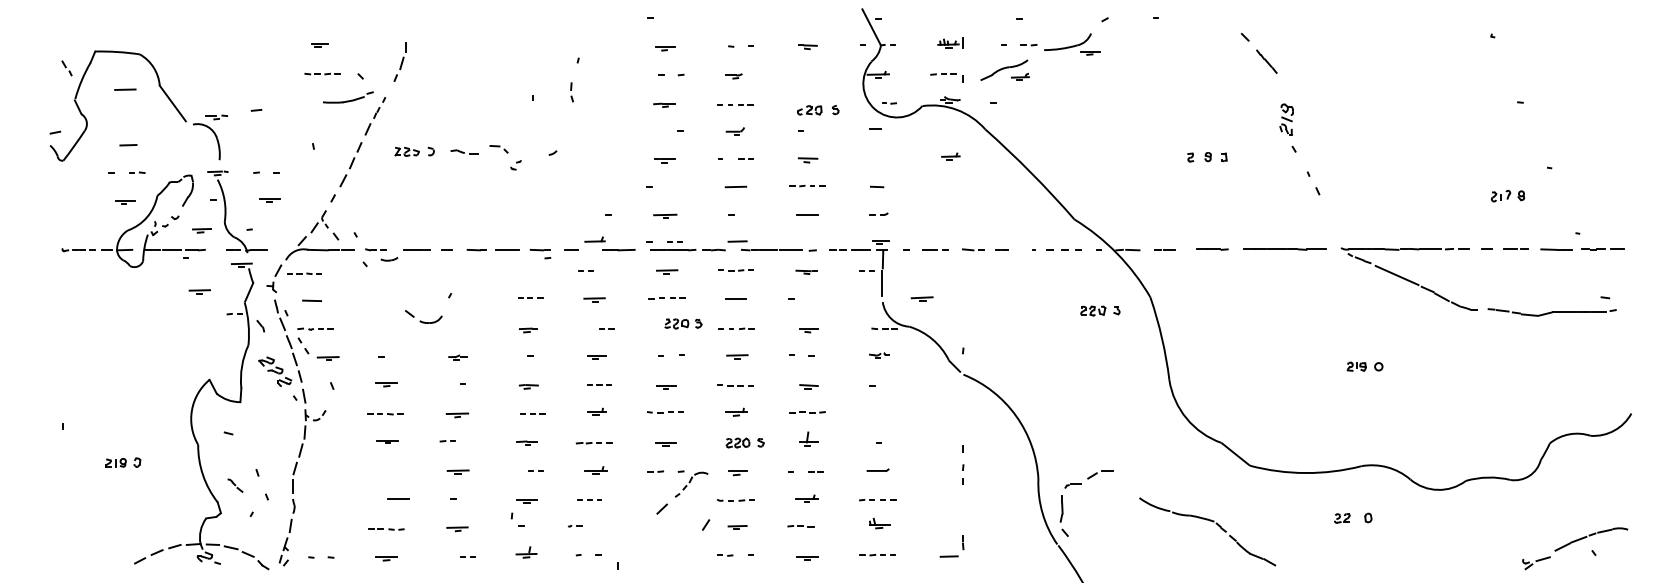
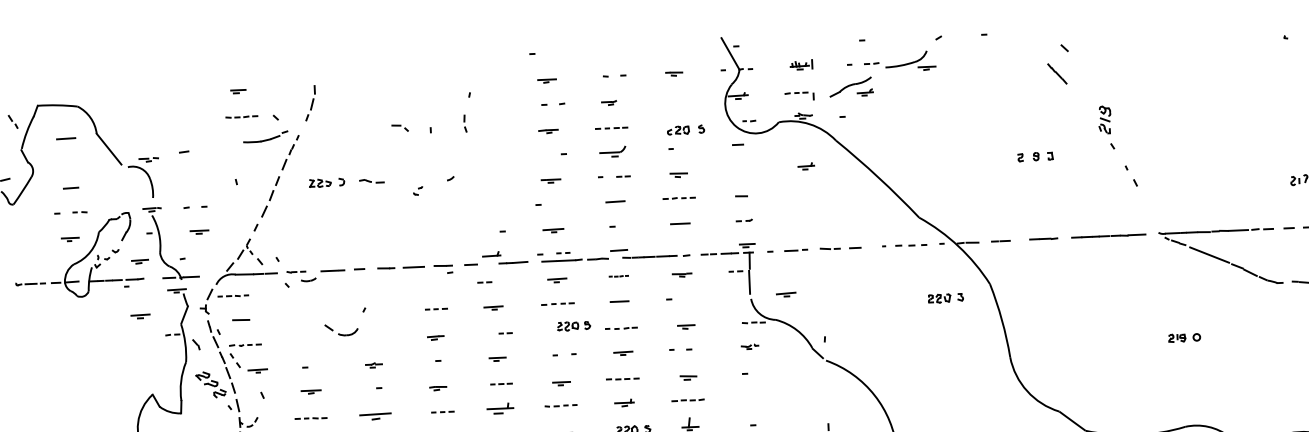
line: (1266, 61) -> (1057, 73), moved
part: (734, 131) -> (612, 152), size x1.6
part: (498, 149) -> (399, 128), moved
part: (735, 270) -> (618, 276), size x0.6
part: (596, 411) -> (499, 407), size x1.6
part: (457, 415) -> (375, 416), size x1.6

